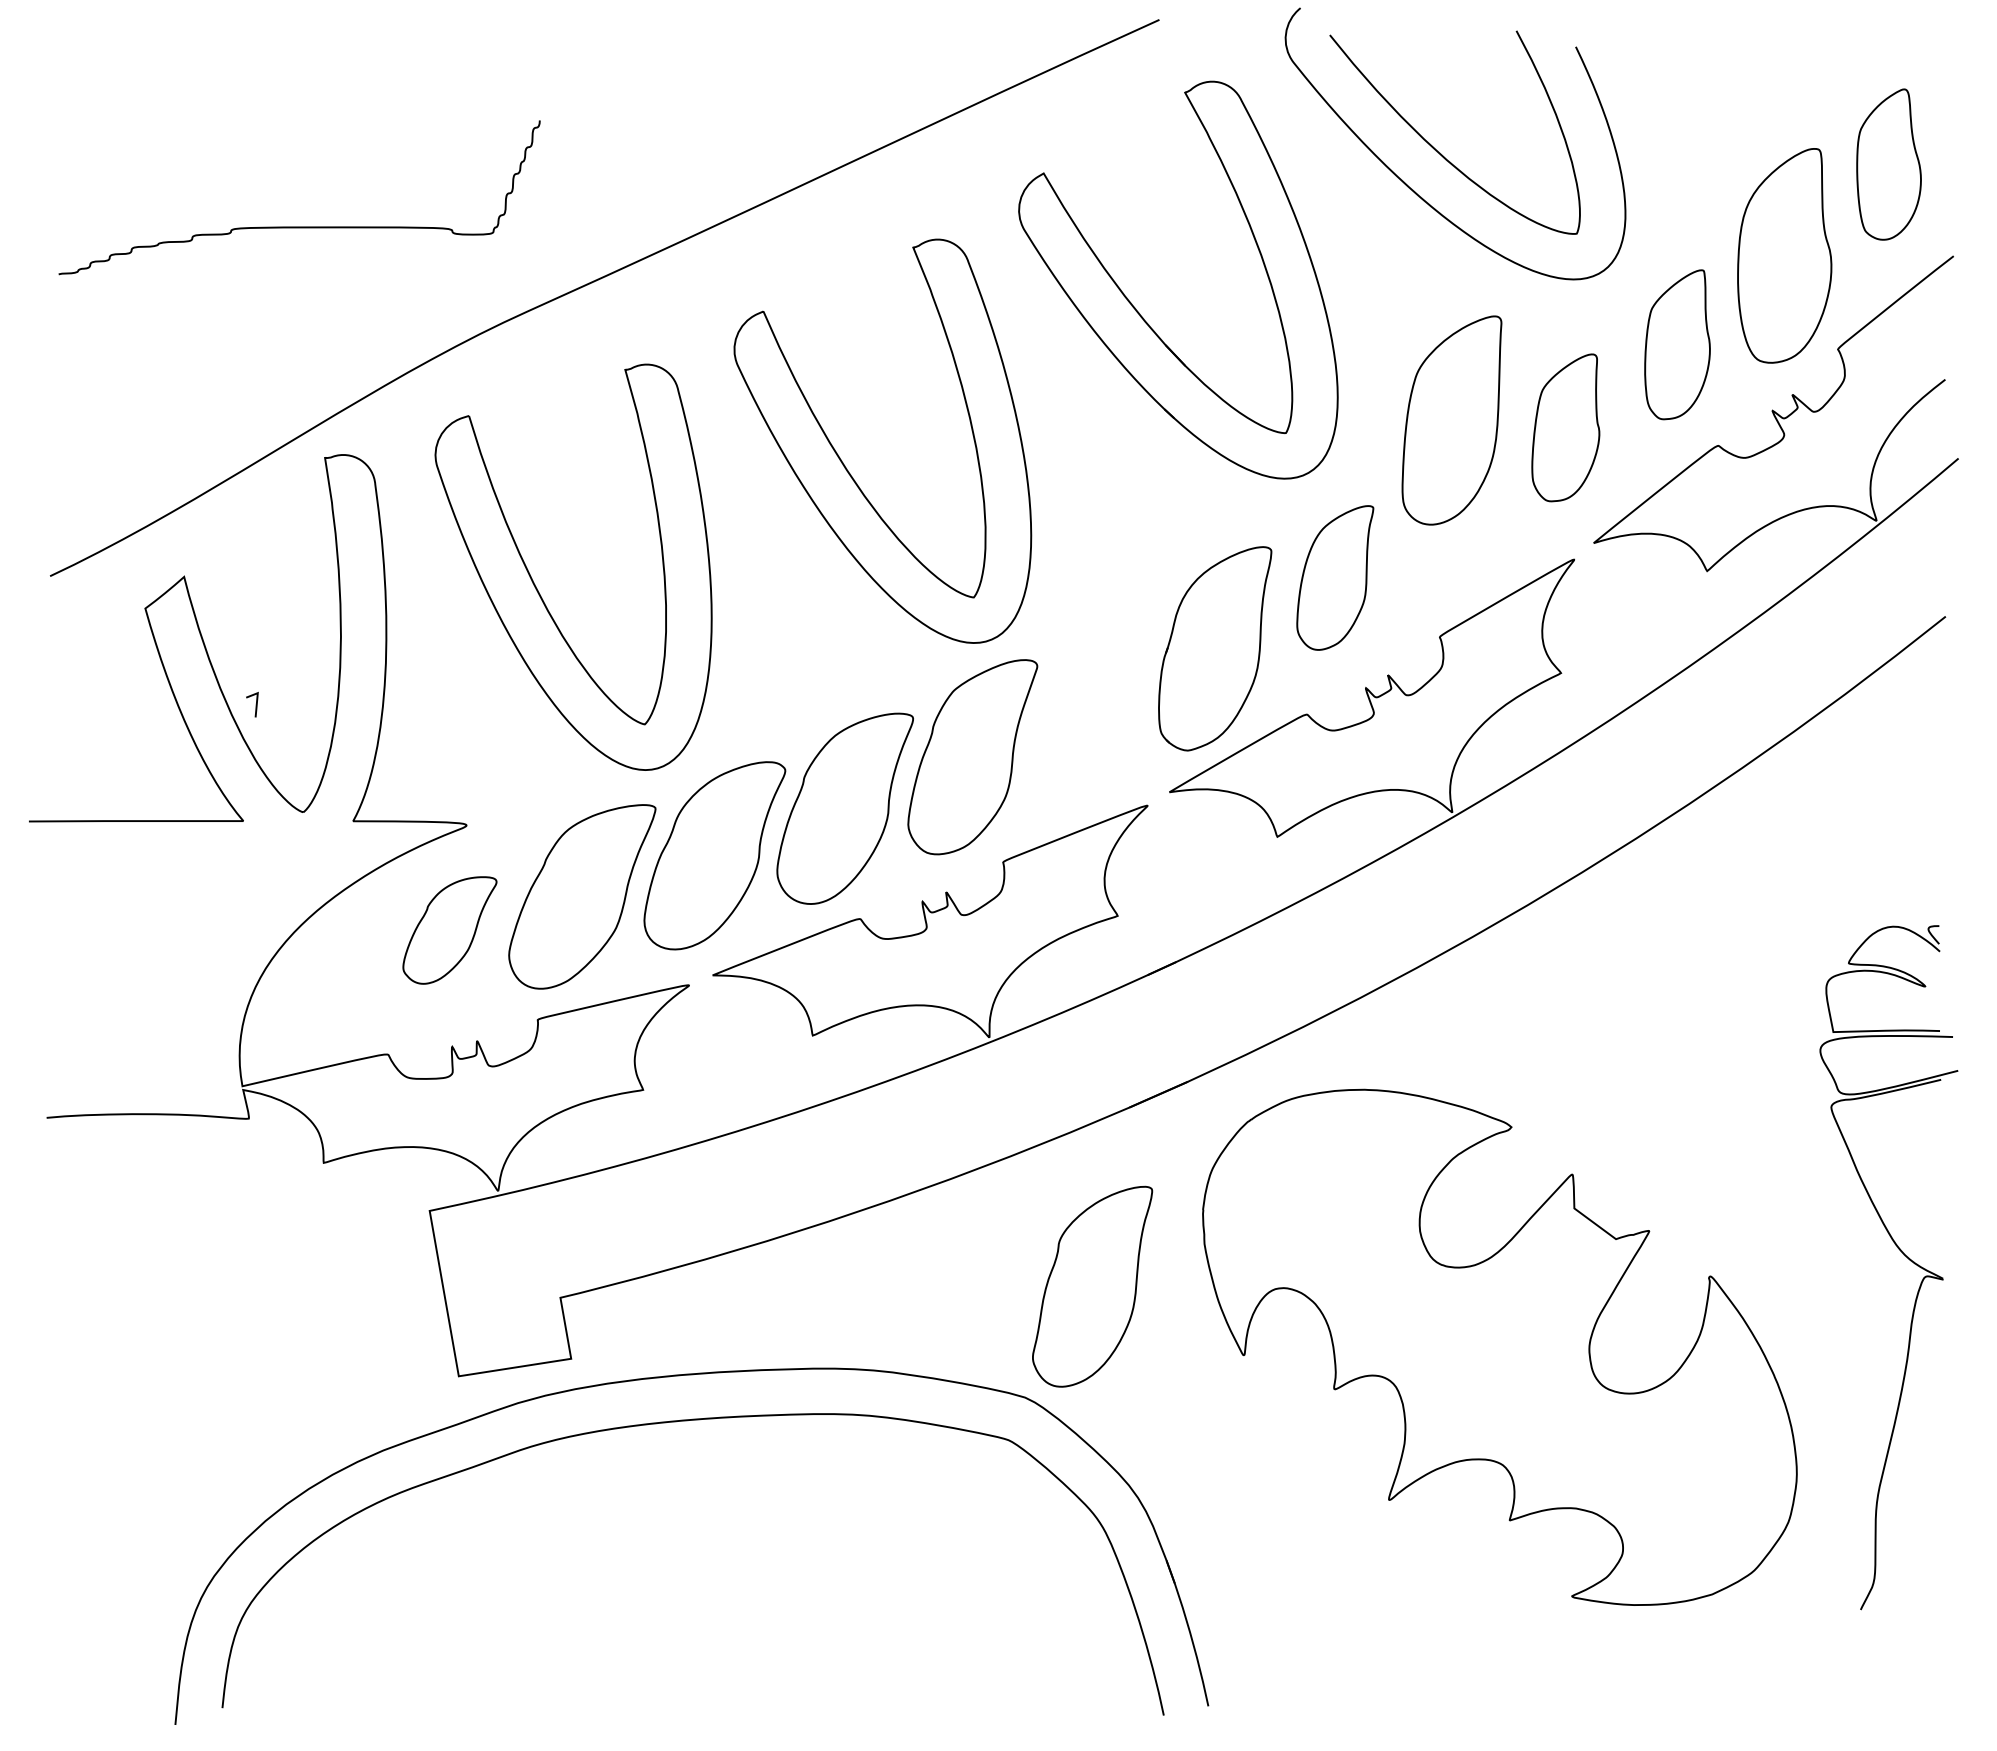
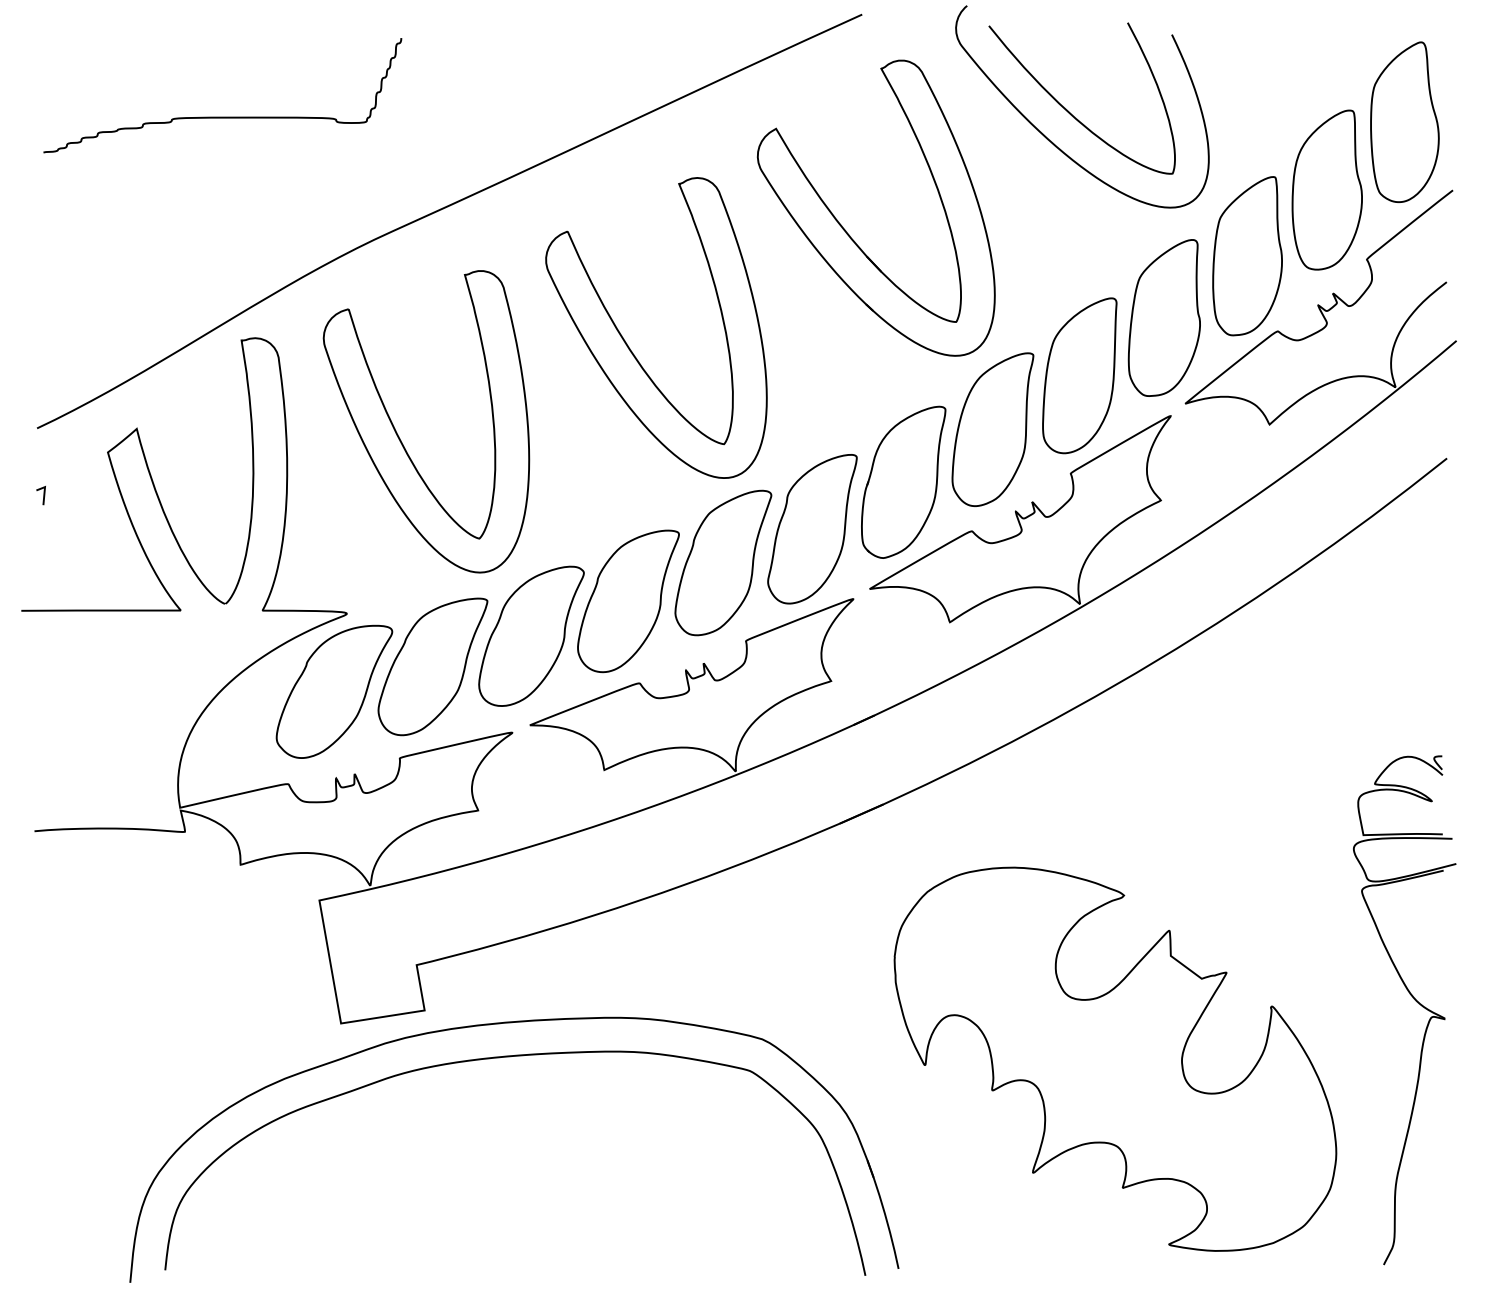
part: (1888, 164) -> (1404, 122), size x1.43
curve: (299, 226) -> (222, 116), moved
part: (1677, 344) -> (1247, 256), size x1.43
part: (1451, 420) -> (1079, 375), moved
part: (1565, 427) -> (1164, 317), size x1.43
part: (1335, 577) -> (993, 429), size x1.43
line: (255, 704) -> (43, 495), moved
part: (449, 930) -> (334, 691), size x1.67
part: (1902, 1253) -> (1414, 999), moved
part: (1092, 1286) -> (812, 529), moved
part: (1499, 1346) -> (1115, 1058), moved

